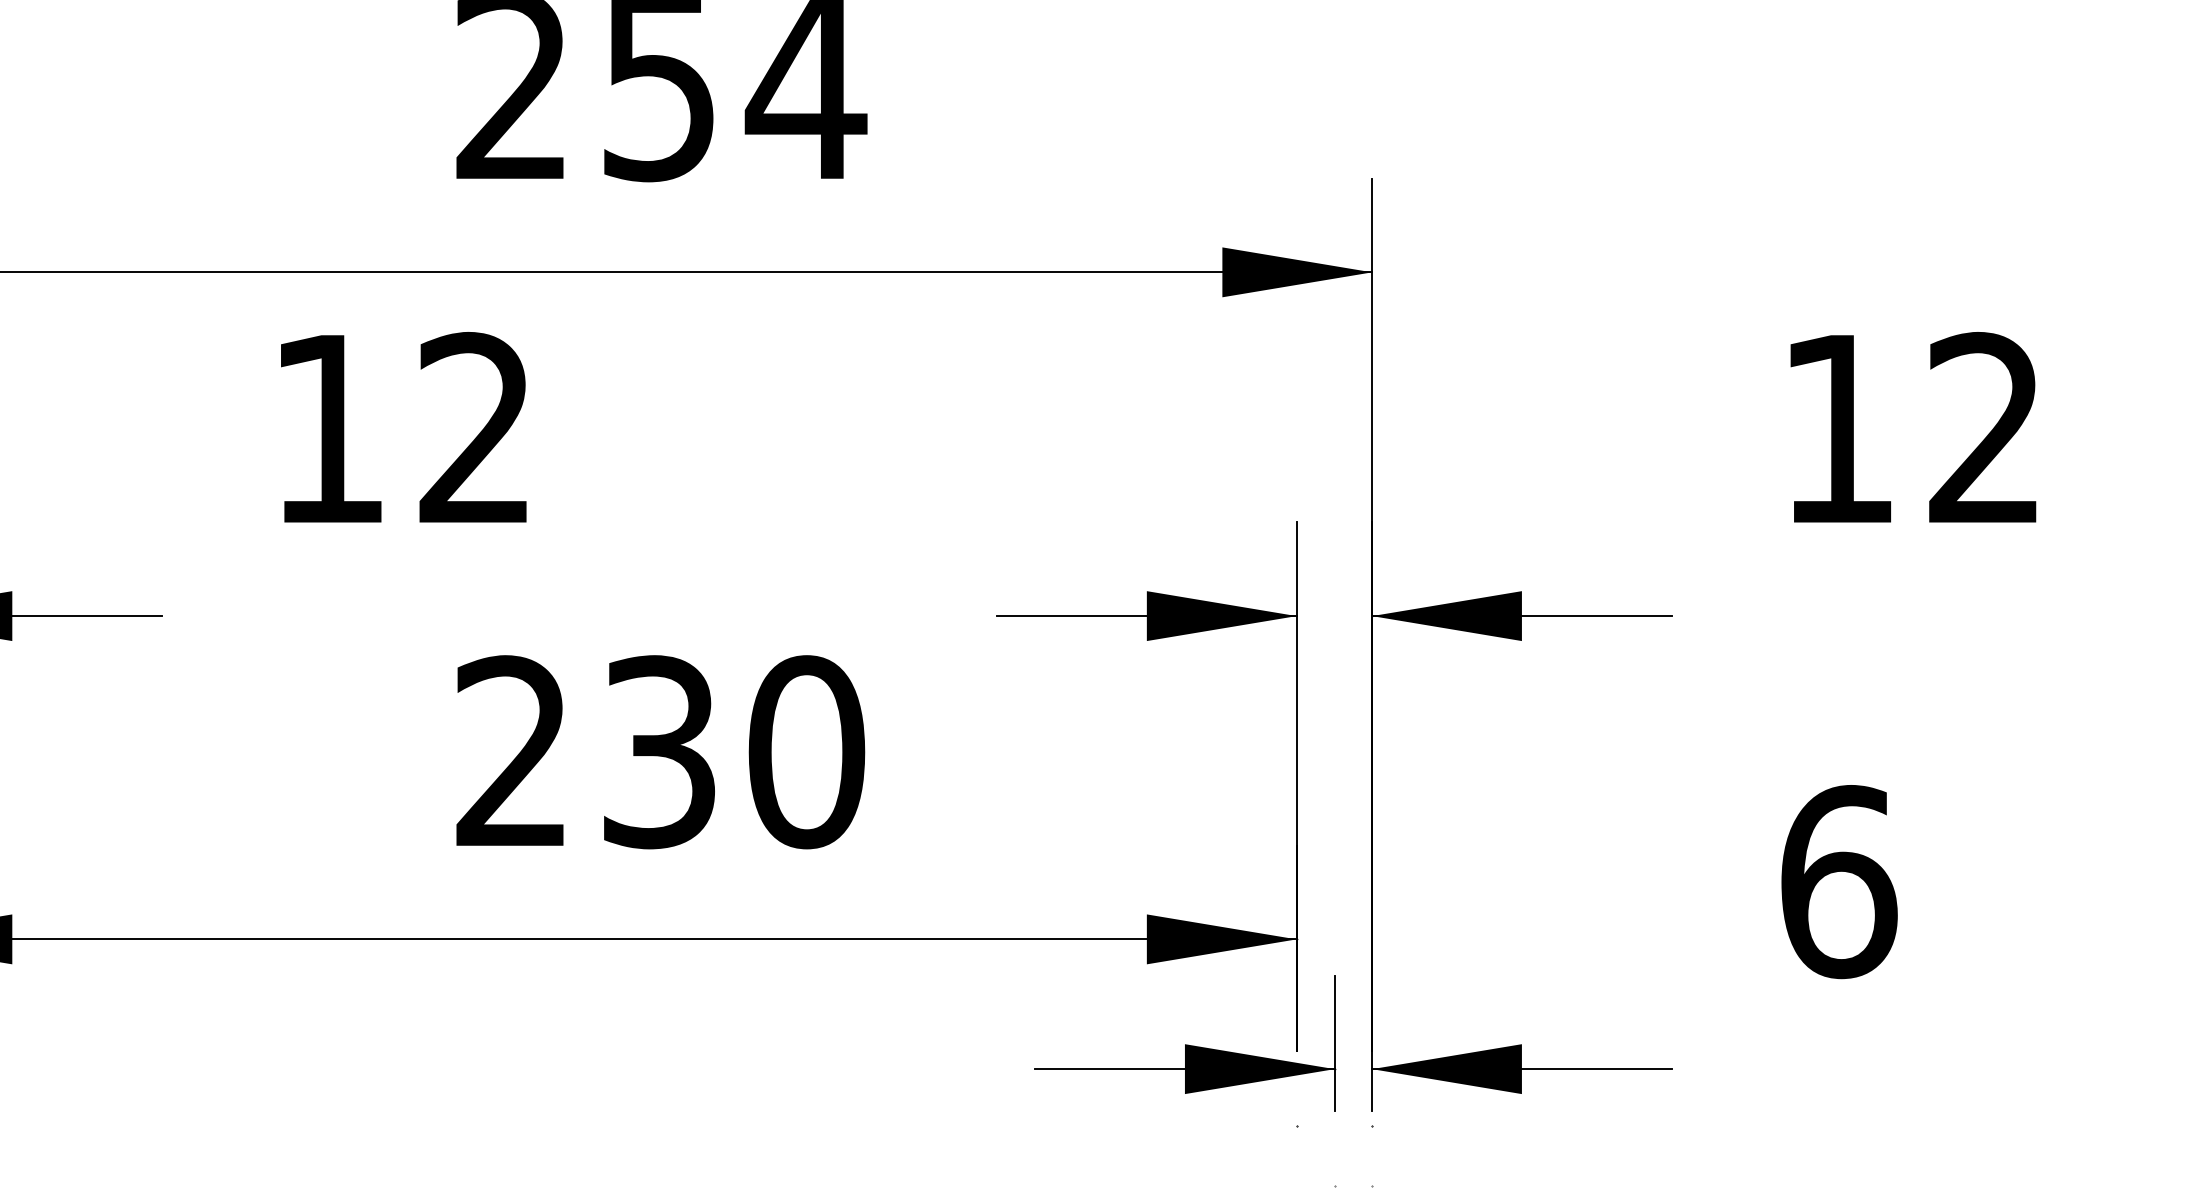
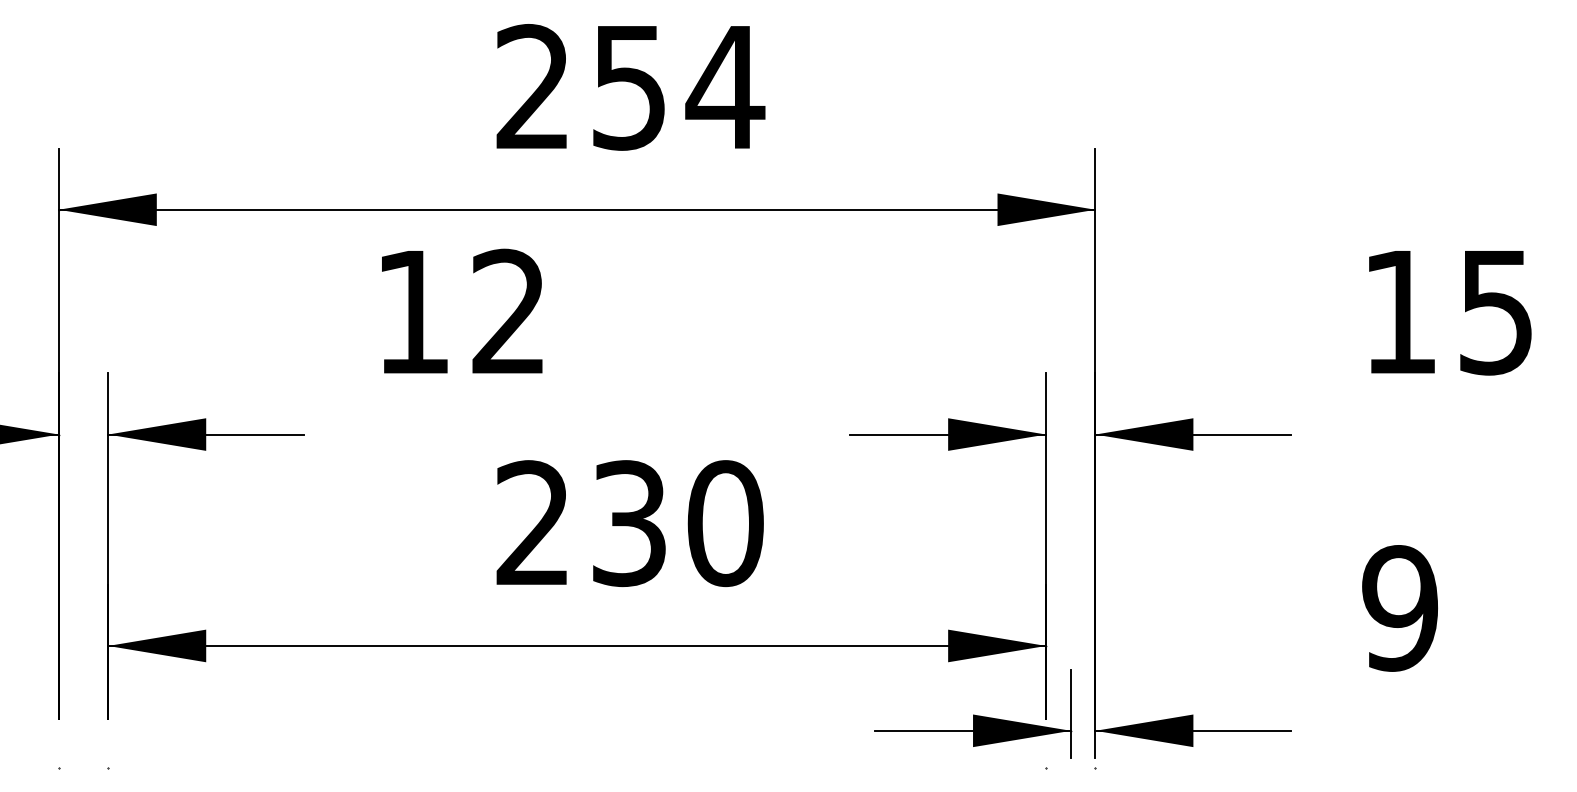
text: (1983, 427) -> (1495, 311), 12 -> 15
text: (1838, 882) -> (1400, 608), 6 -> 9

